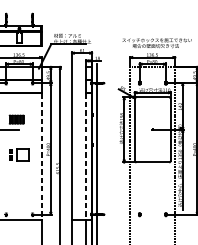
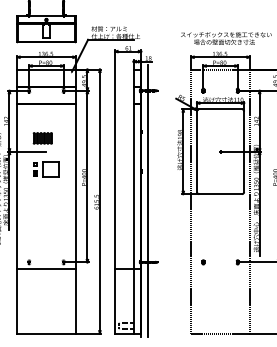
part: (19, 154) -> (46, 169), moved
line: (41, 156) -> (75, 186), dashed -> solid
line: (86, 156) -> (133, 186), dashed -> solid

